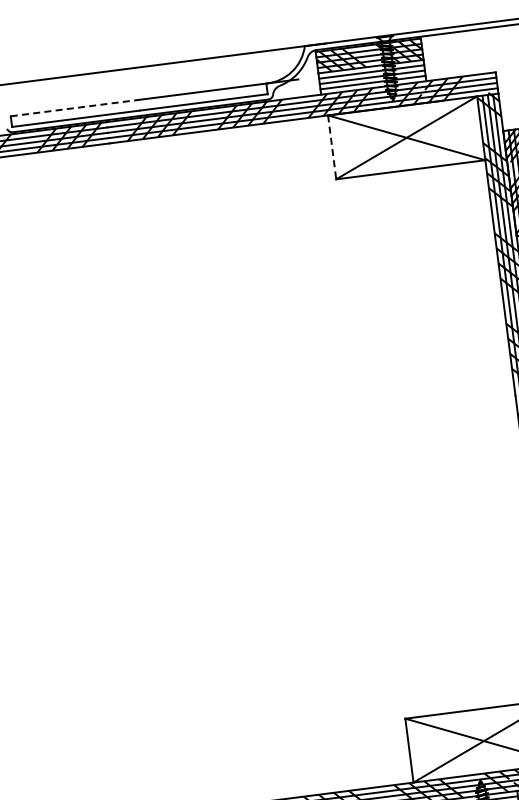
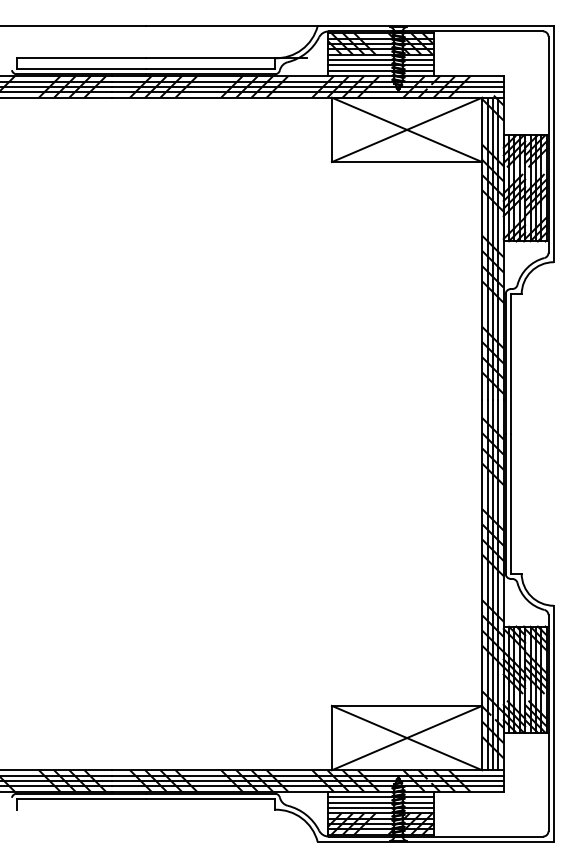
line: (75, 108) -> (82, 58), dashed -> solid
line: (331, 148) -> (331, 130), dashed -> solid

